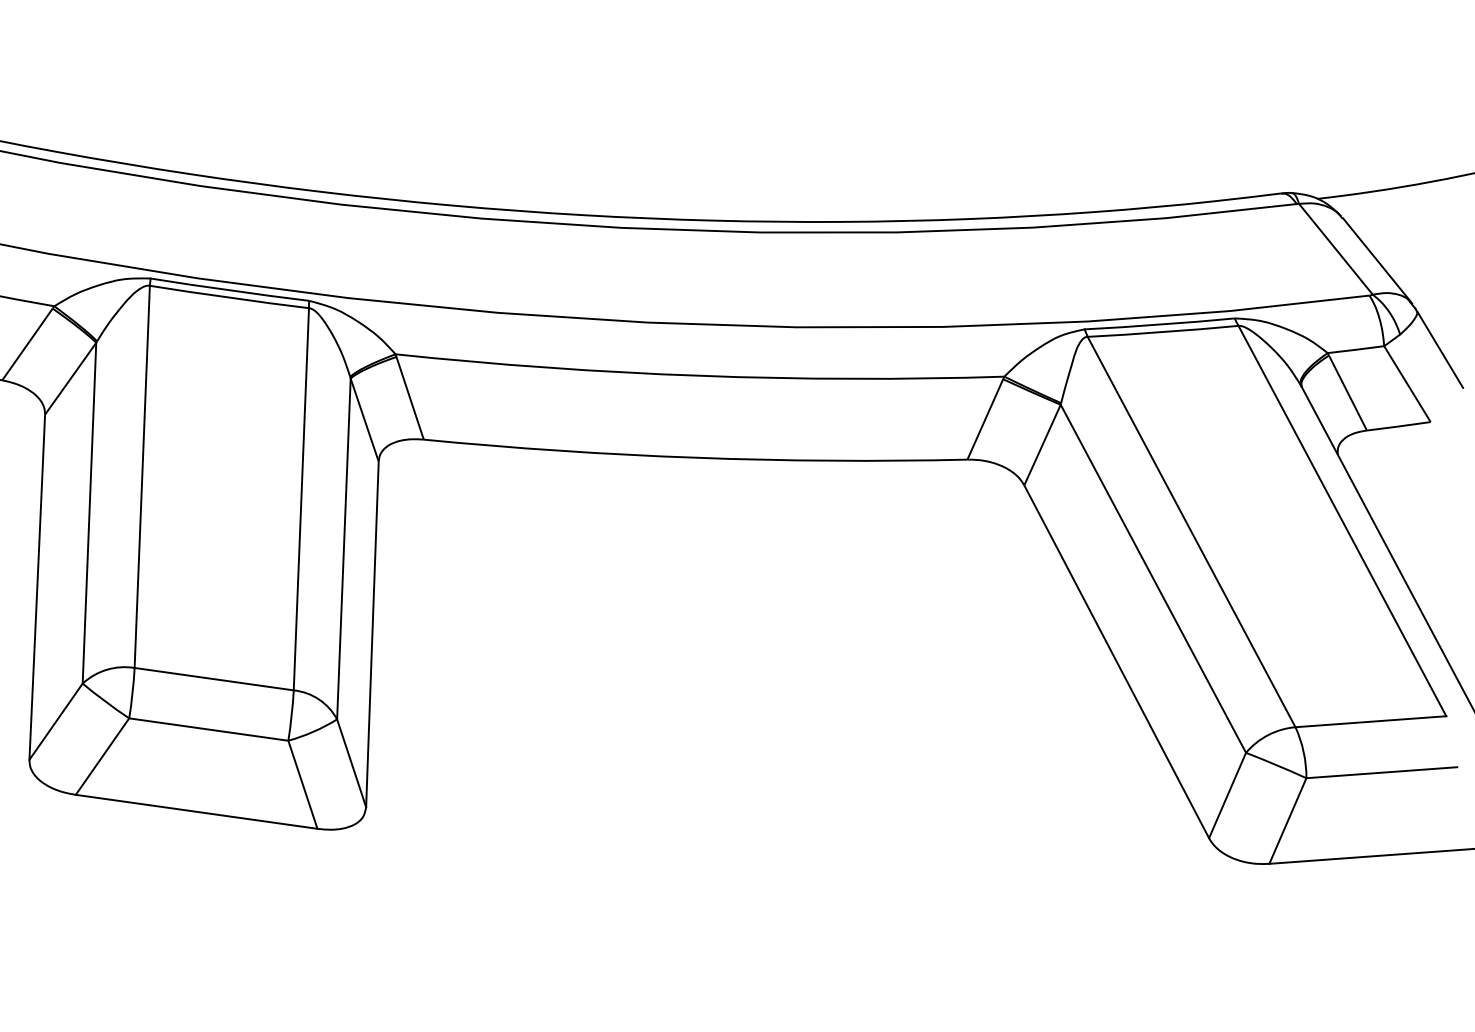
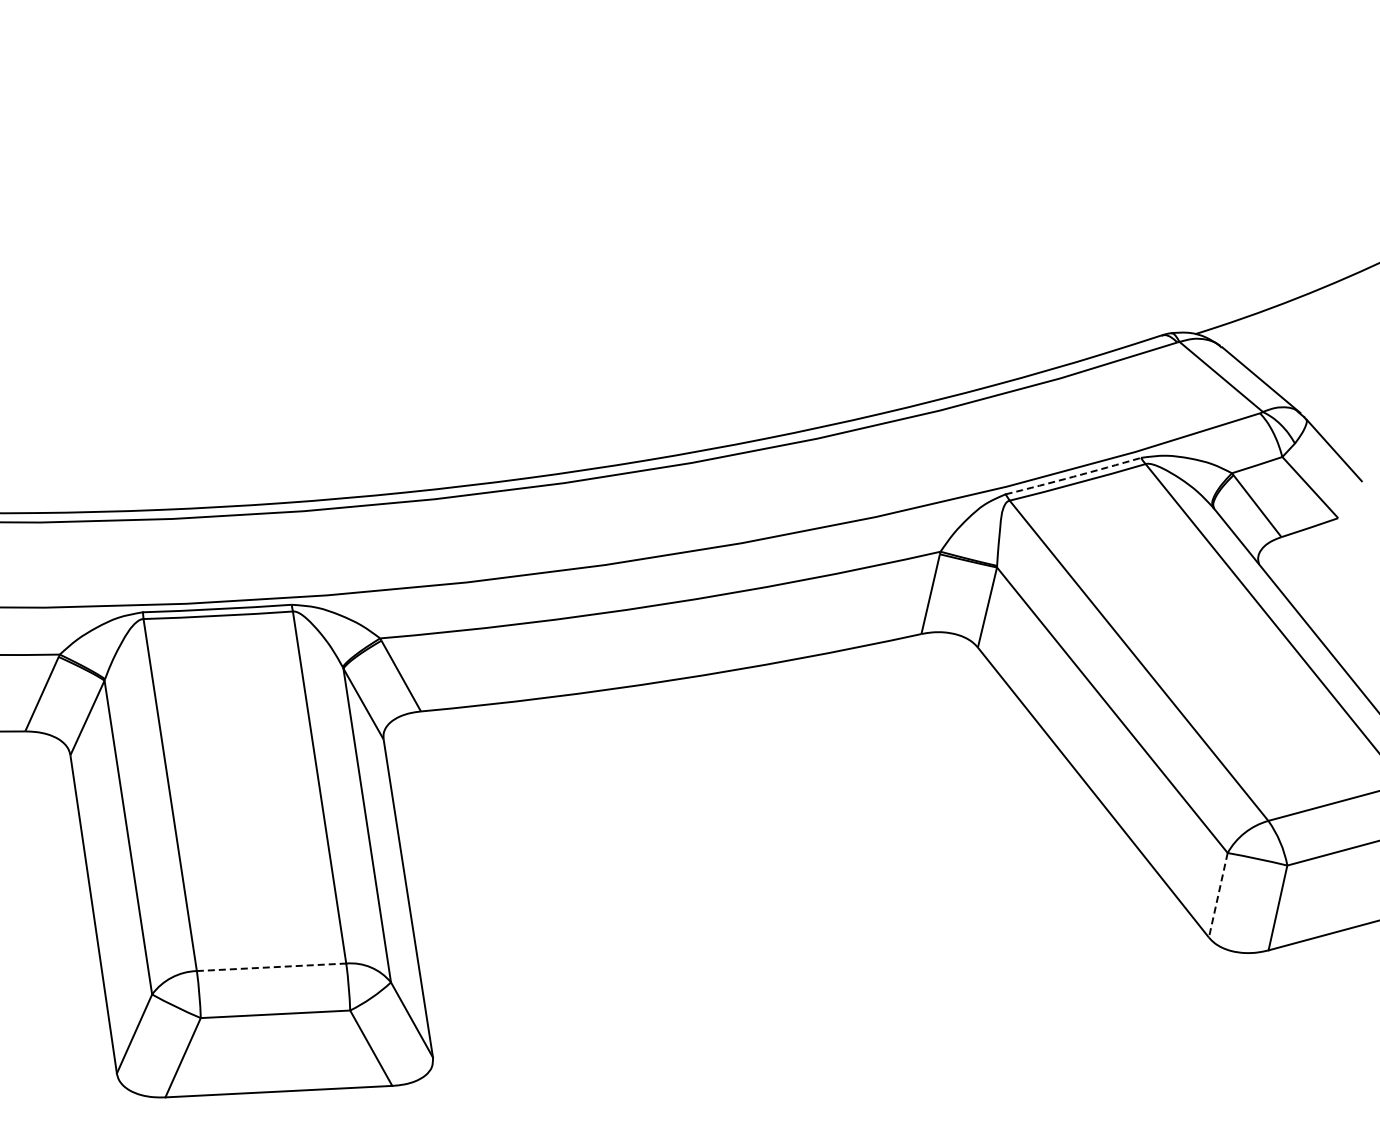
arc: (1159, 324) -> (1073, 476), solid -> dashed
line: (214, 679) -> (271, 967), solid -> dashed
line: (1227, 795) -> (1218, 895), solid -> dashed

